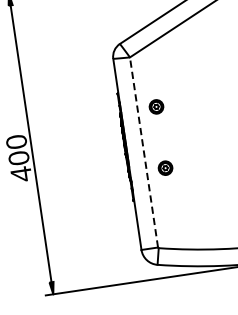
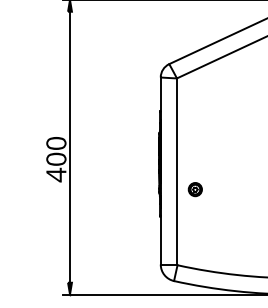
part: (155, 106) -> (194, 129), removed
line: (143, 151) -> (176, 170), dashed -> solid

